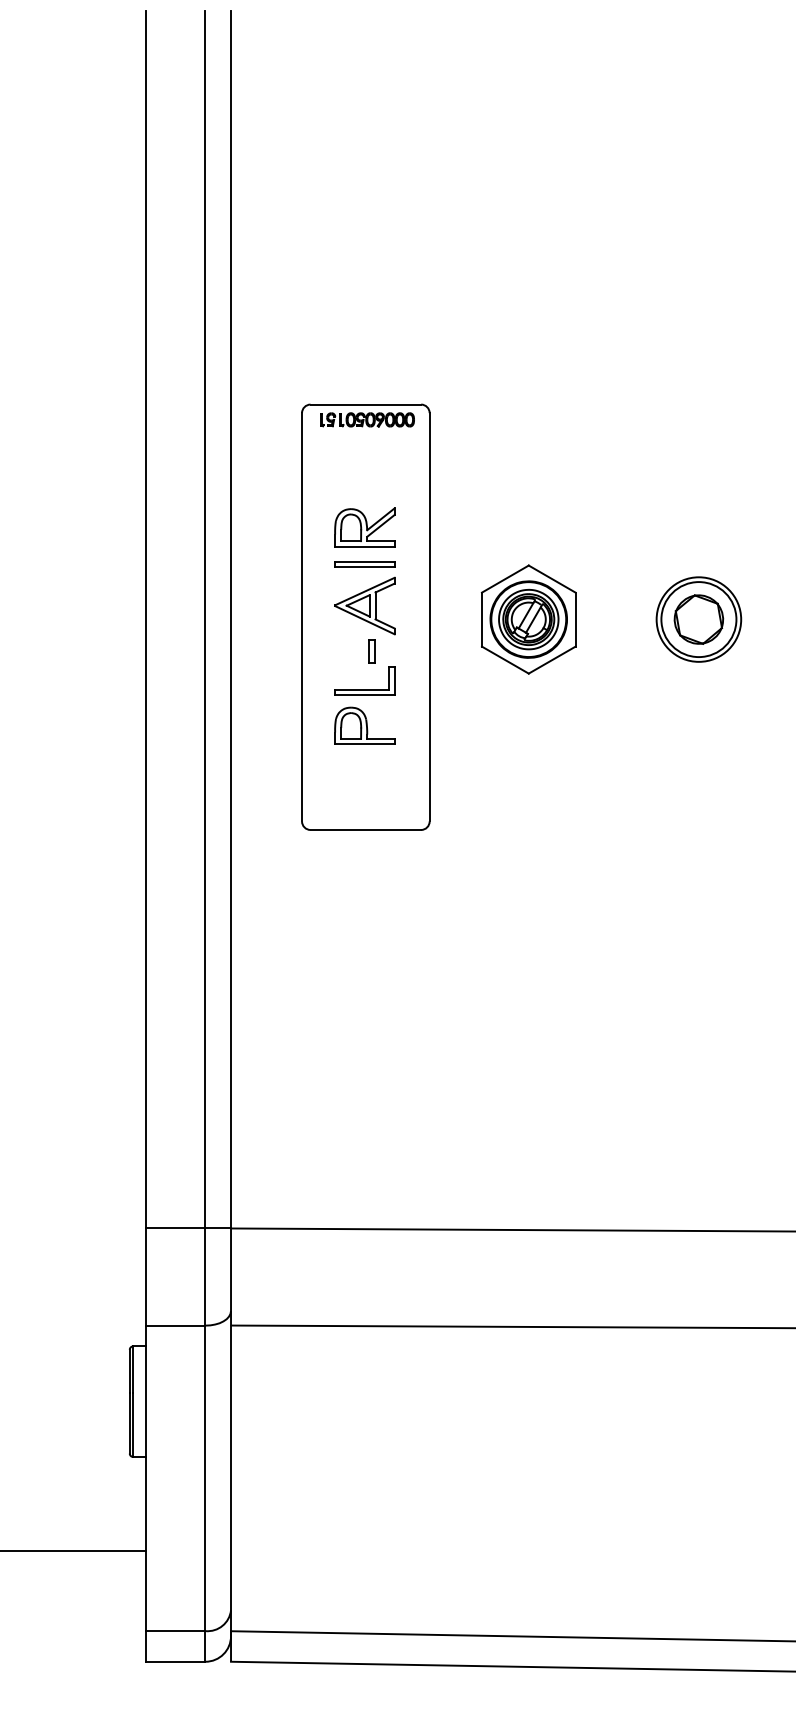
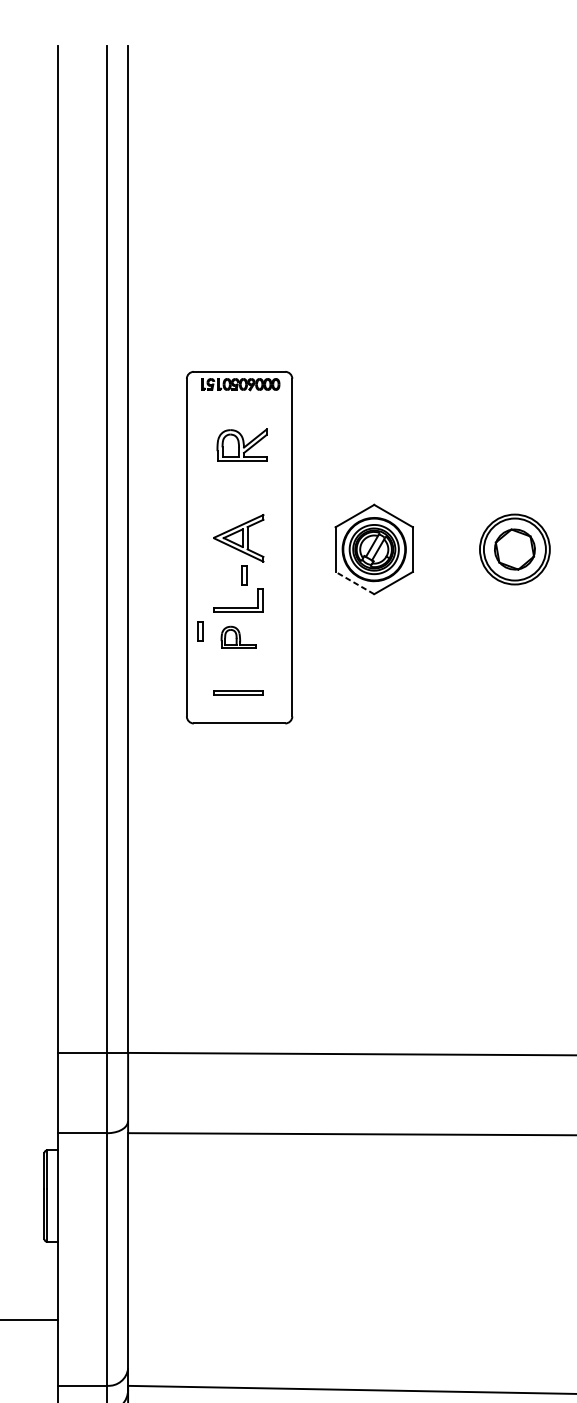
part: (364, 527) -> (241, 445), moved
part: (364, 564) -> (238, 693), moved
line: (504, 659) -> (354, 582), solid -> dashed
part: (318, 719) -> (200, 632), added
part: (364, 725) -> (238, 637), size x0.7

